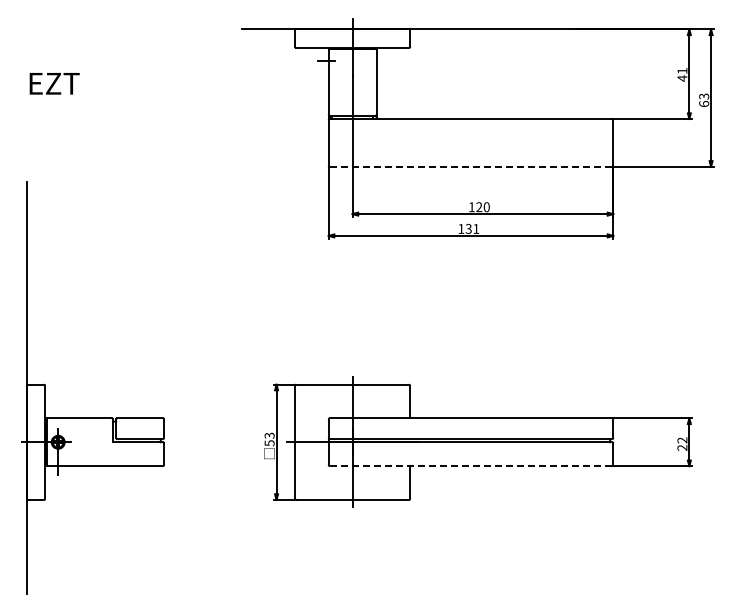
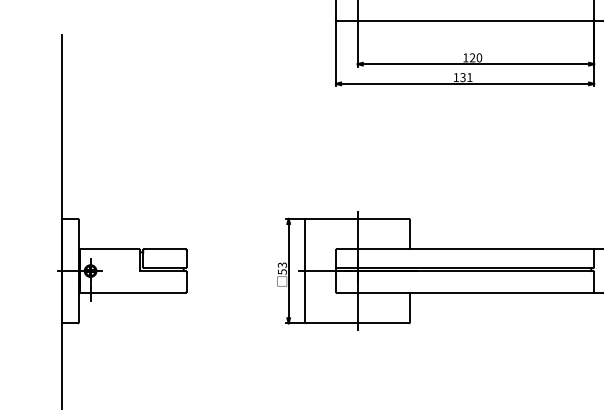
line: (470, 166) -> (464, 20), dashed -> solid
line: (471, 466) -> (465, 293), dashed -> solid

